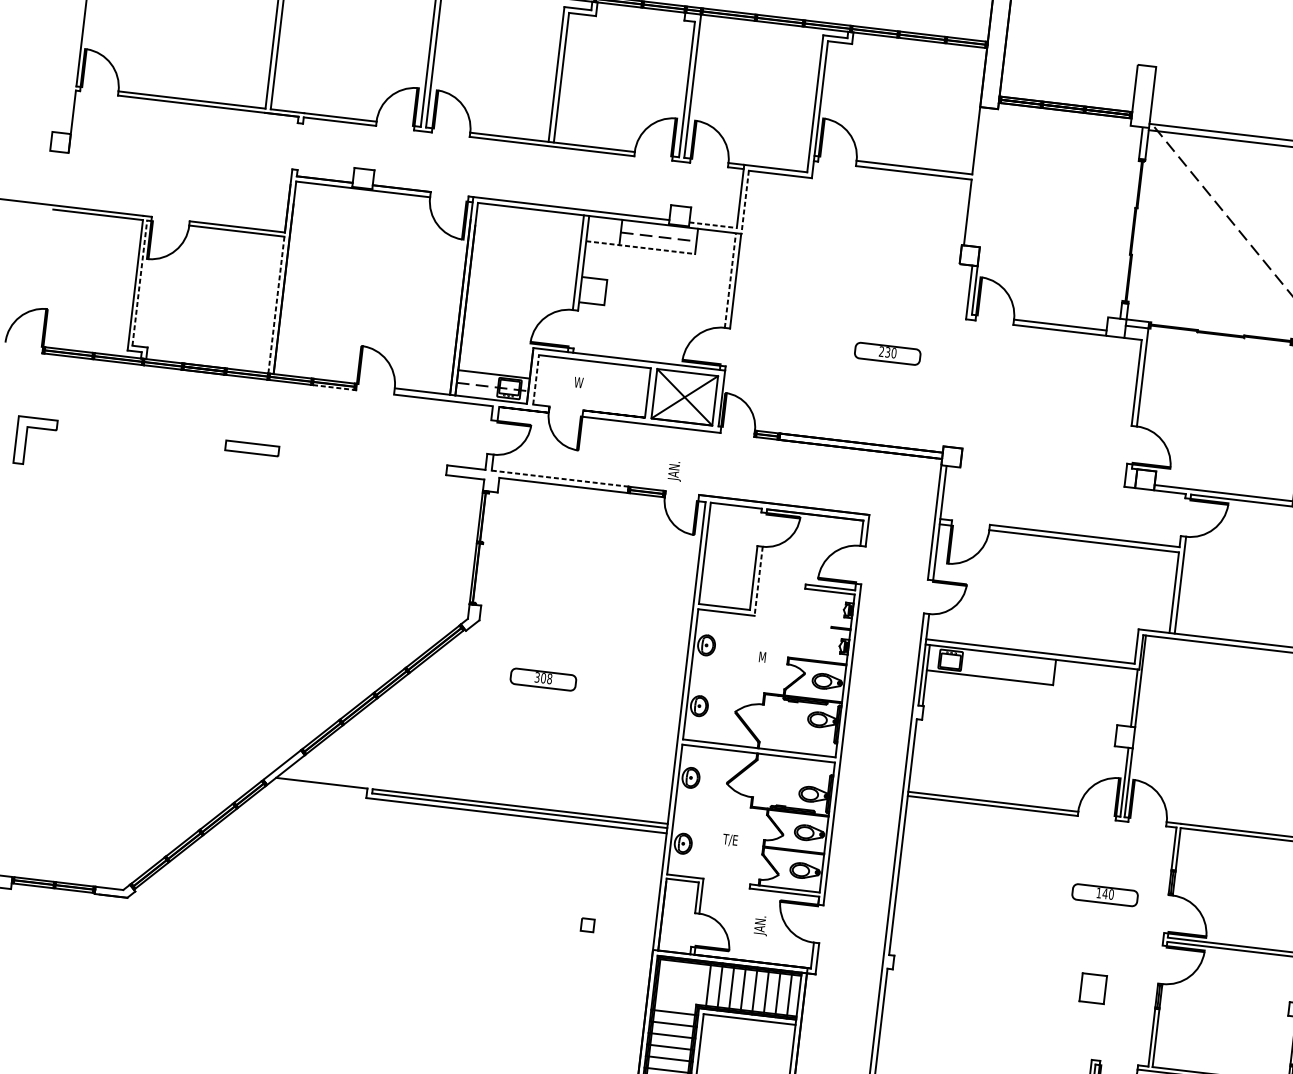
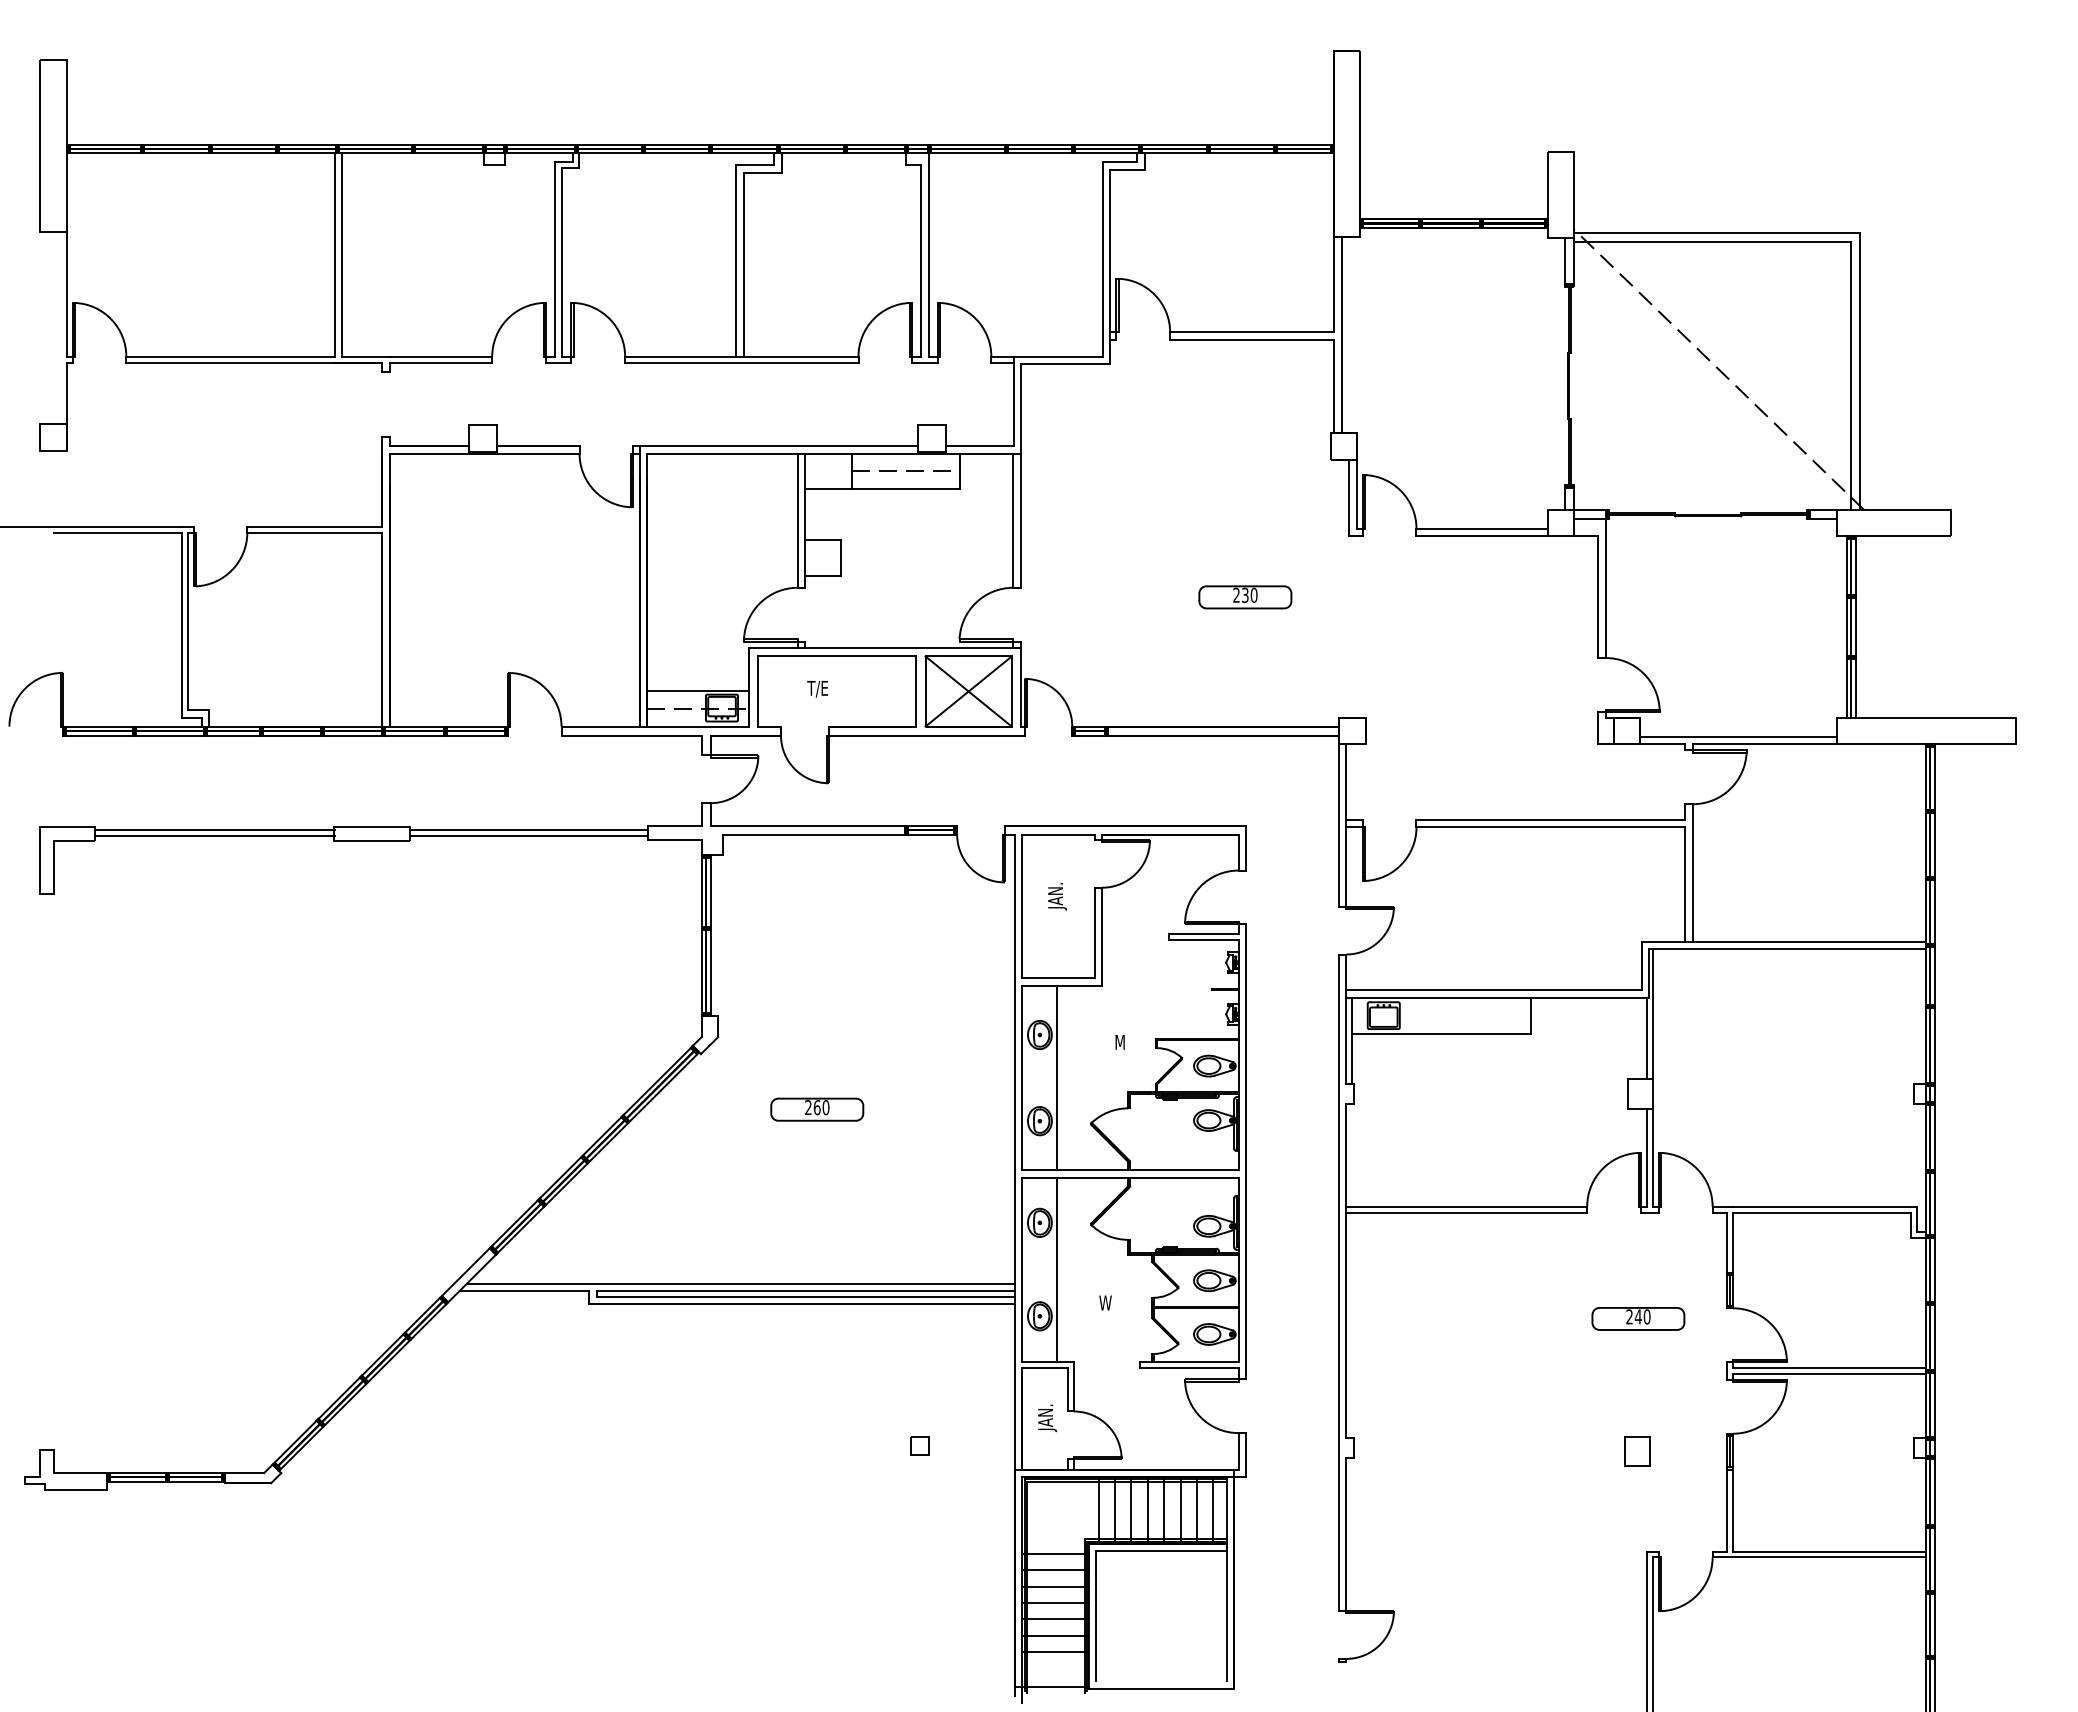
line: (977, 177) -> (1341, 335), added
line: (745, 202) -> (1021, 408), dashed -> solid
line: (713, 225) -> (980, 446), dashed -> solid
line: (640, 247) -> (882, 489), dashed -> solid
line: (730, 280) -> (1013, 520), dashed -> solid
line: (139, 283) -> (187, 621), dashed -> solid
line: (276, 305) -> (382, 629), dashed -> solid
line: (535, 379) -> (757, 691), dashed -> solid
text: (578, 383) -> (817, 689), W -> T/E
line: (334, 387) -> (477, 735), dashed -> solid
line: (141, 432) -> (214, 830), added
line: (140, 437) -> (214, 836), added
line: (362, 458) -> (528, 830), added
line: (362, 463) -> (528, 836), added
text: (675, 471) -> (1057, 896), moved
line: (560, 478) -> (807, 825), dashed -> solid
line: (482, 547) -> (710, 935), added
line: (758, 581) -> (1102, 937), dashed -> solid
line: (714, 676) -> (1056, 1077), added
text: (543, 678) -> (817, 1107), 308 -> 260
line: (474, 795) -> (740, 1283), added
line: (698, 812) -> (1056, 1269), added
text: (729, 840) -> (1104, 1303), T/E -> W
text: (1099, 892) -> (1629, 1316), 140 -> 240
text: (761, 926) -> (1047, 1418), moved
part: (1093, 988) -> (1637, 1451), size x0.71

